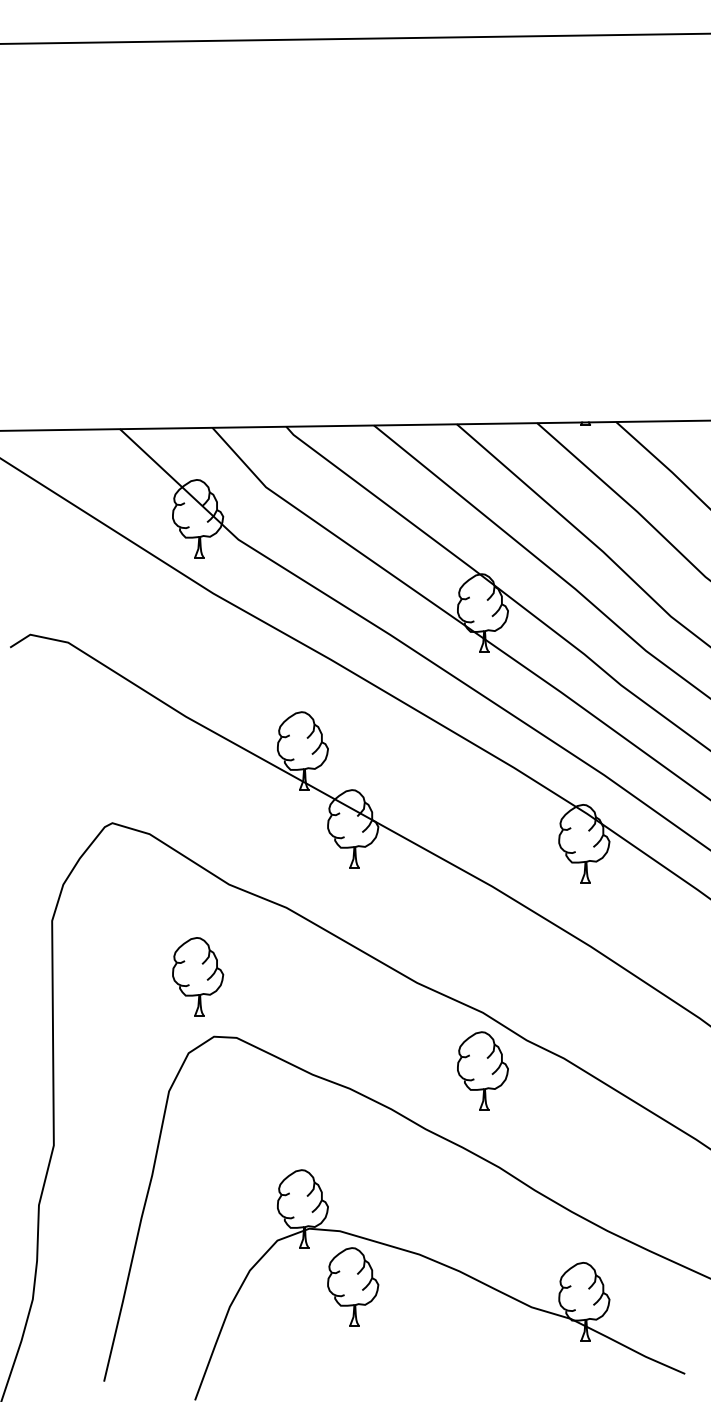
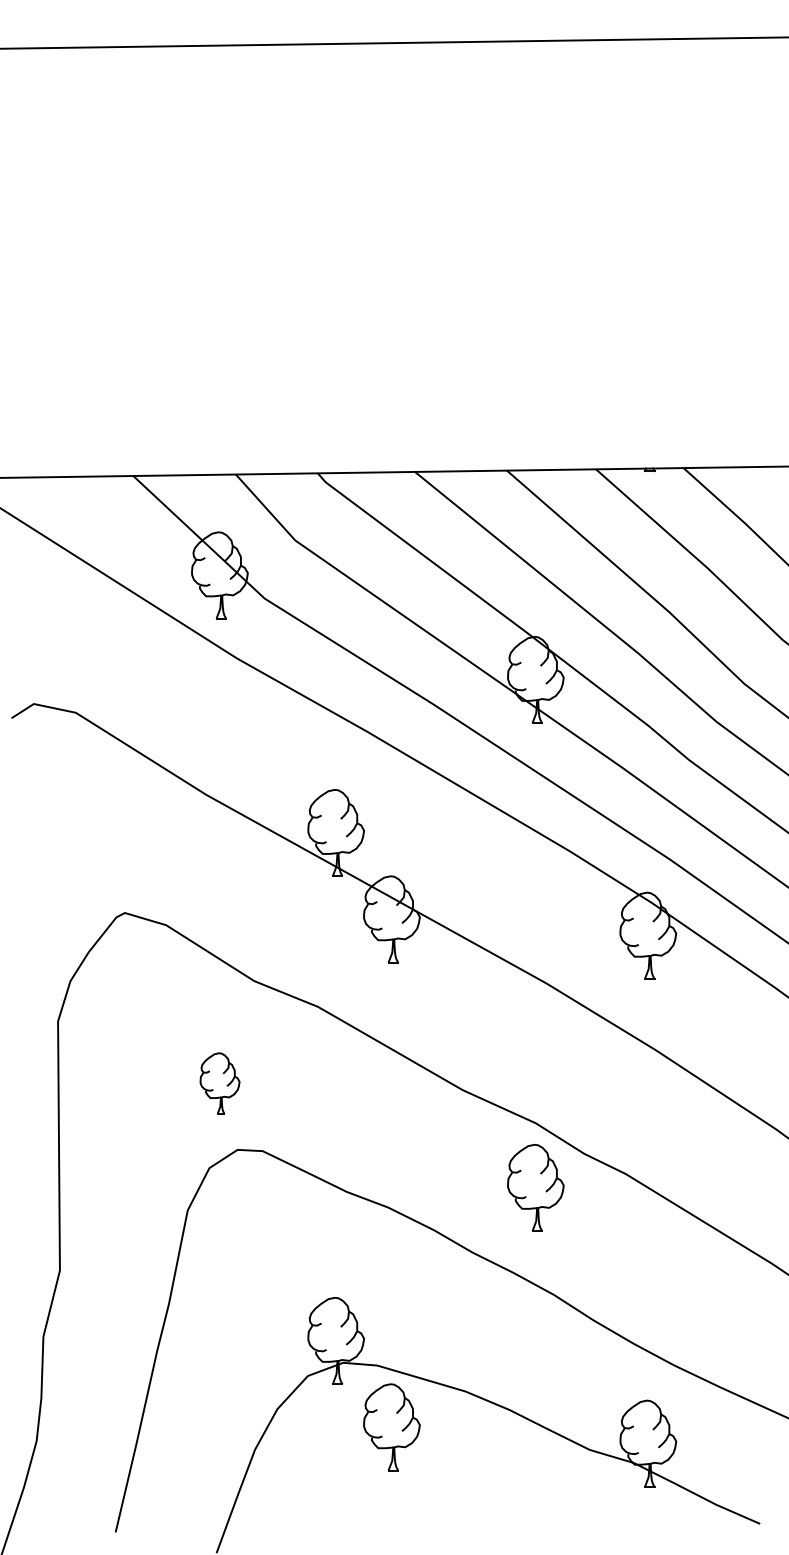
part: (198, 976) -> (220, 1083), size x0.7

